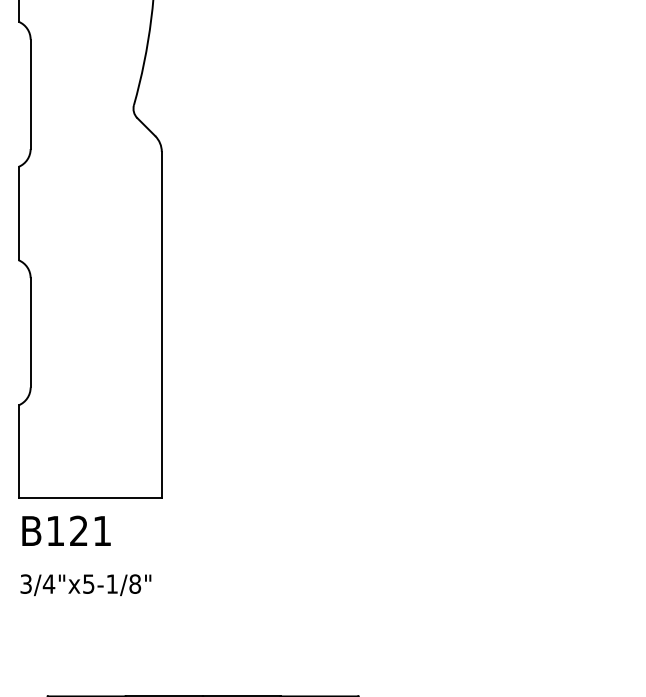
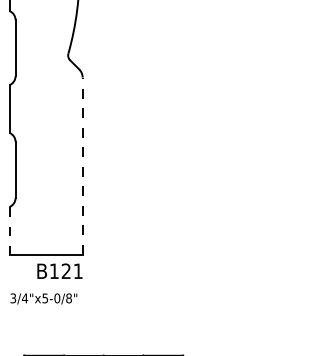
line: (161, 325) -> (82, 166), solid -> dashed
line: (18, 451) -> (9, 230), solid -> dashed
text: (65, 529) -> (59, 270), moved
text: (112, 584) -> (57, 298), 3/4"x5-1/8" -> 3/4"x5-0/8"

